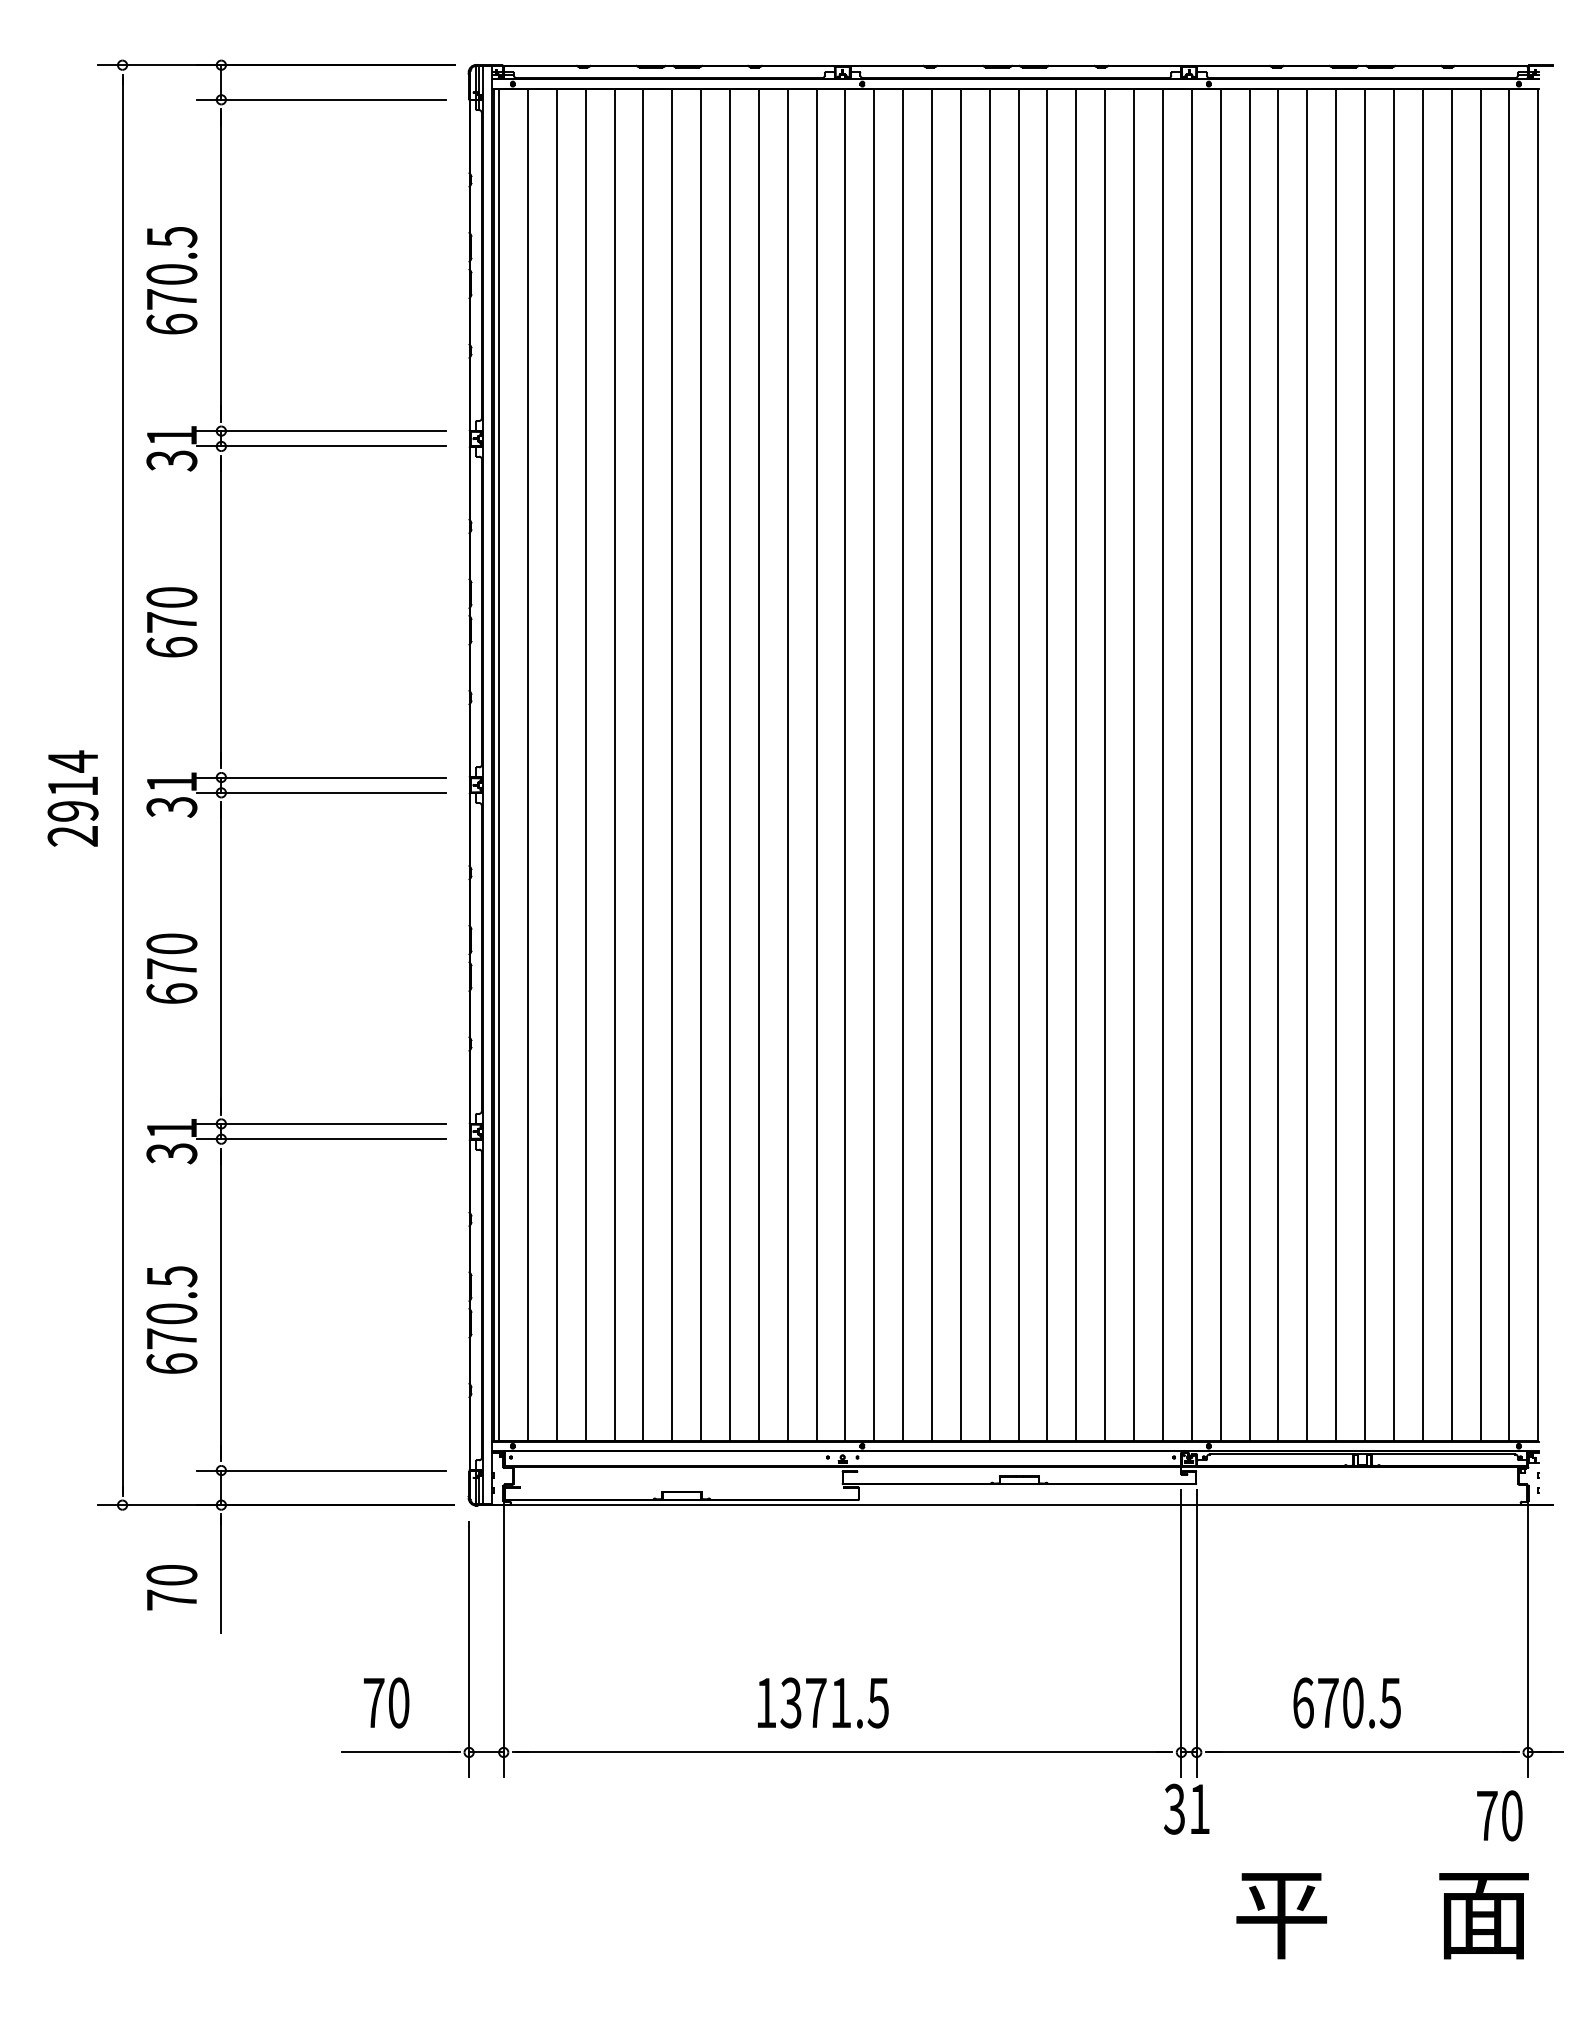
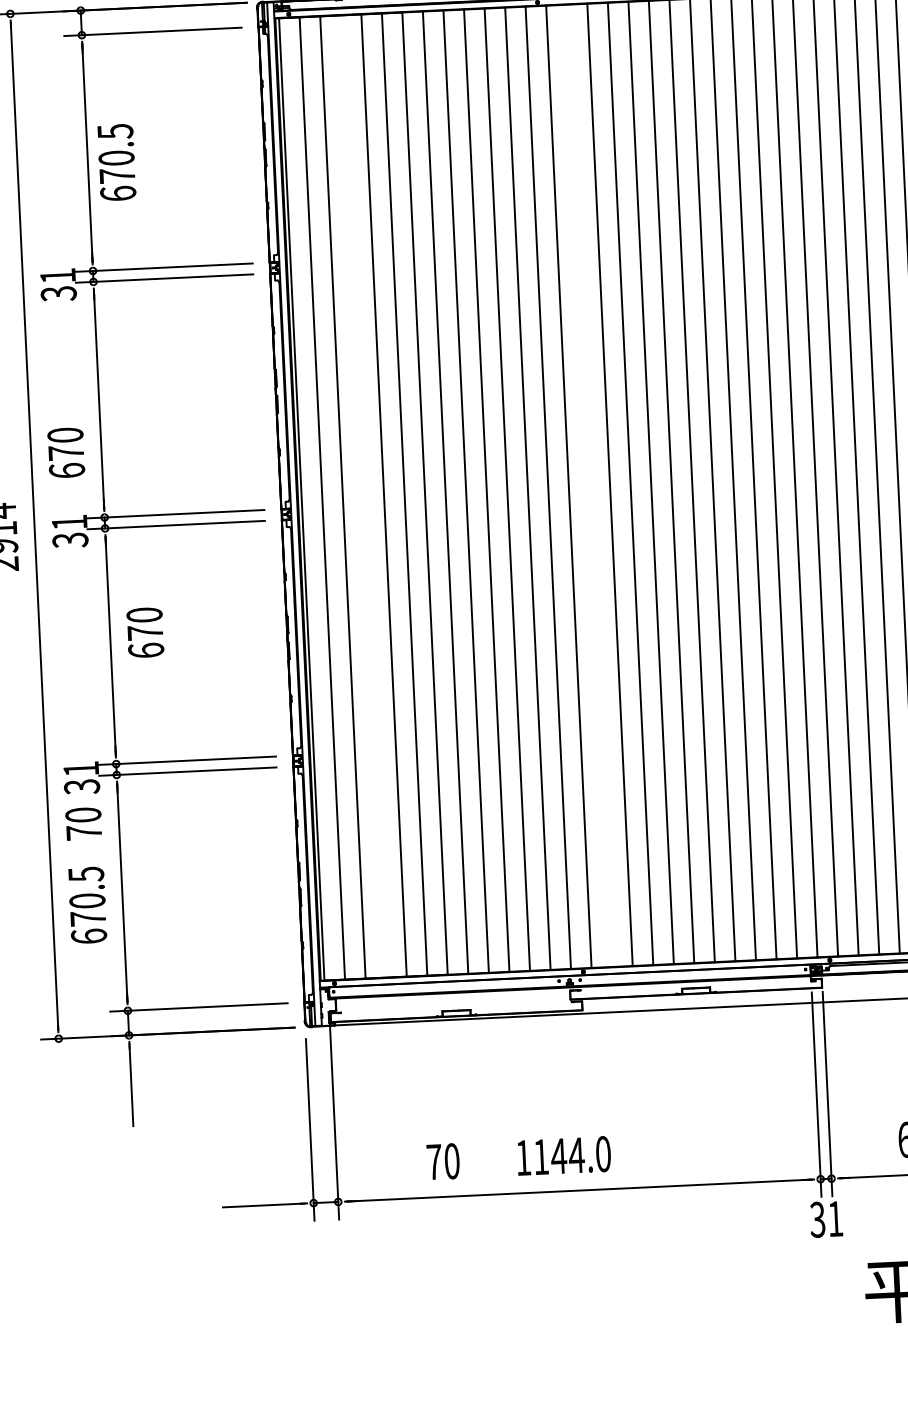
text: (171, 280) -> (116, 162), moved
text: (171, 622) -> (66, 453), moved
line: (585, 765) -> (363, 496), removed
line: (903, 765) -> (589, 486), removed
text: (171, 968) -> (145, 632), moved
text: (171, 1587) -> (83, 823), moved
text: (386, 1702) -> (443, 1161), moved
text: (834, 1702) -> (572, 1155), 1371.5 -> 1144.0

